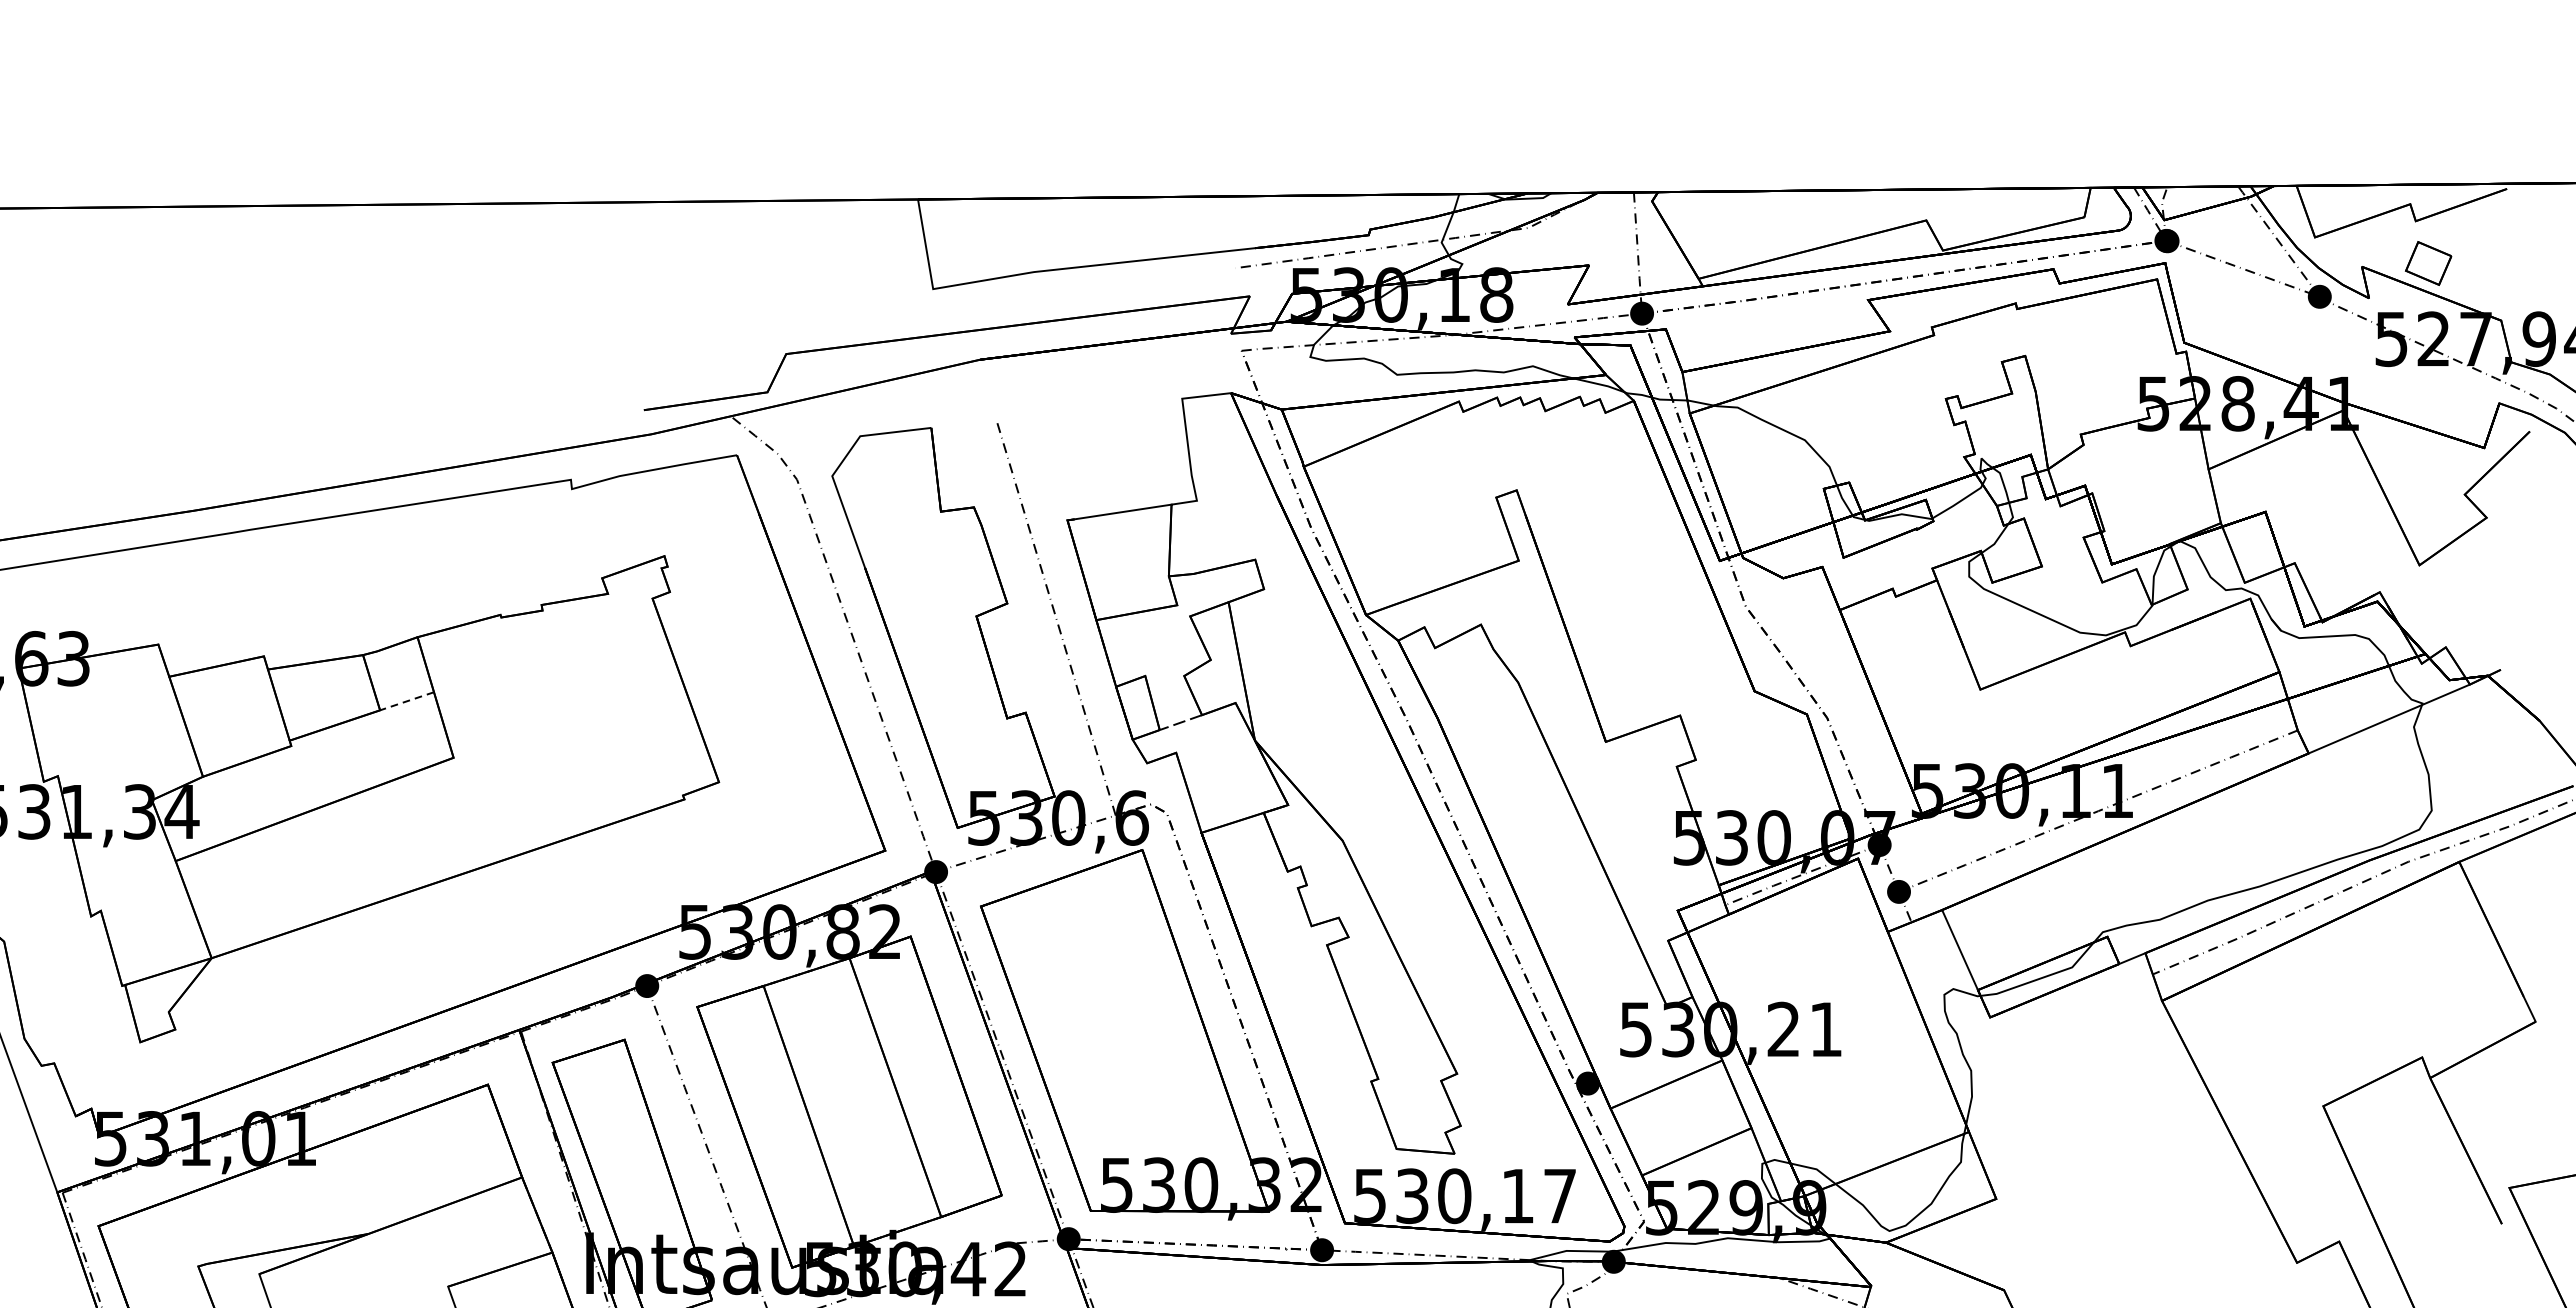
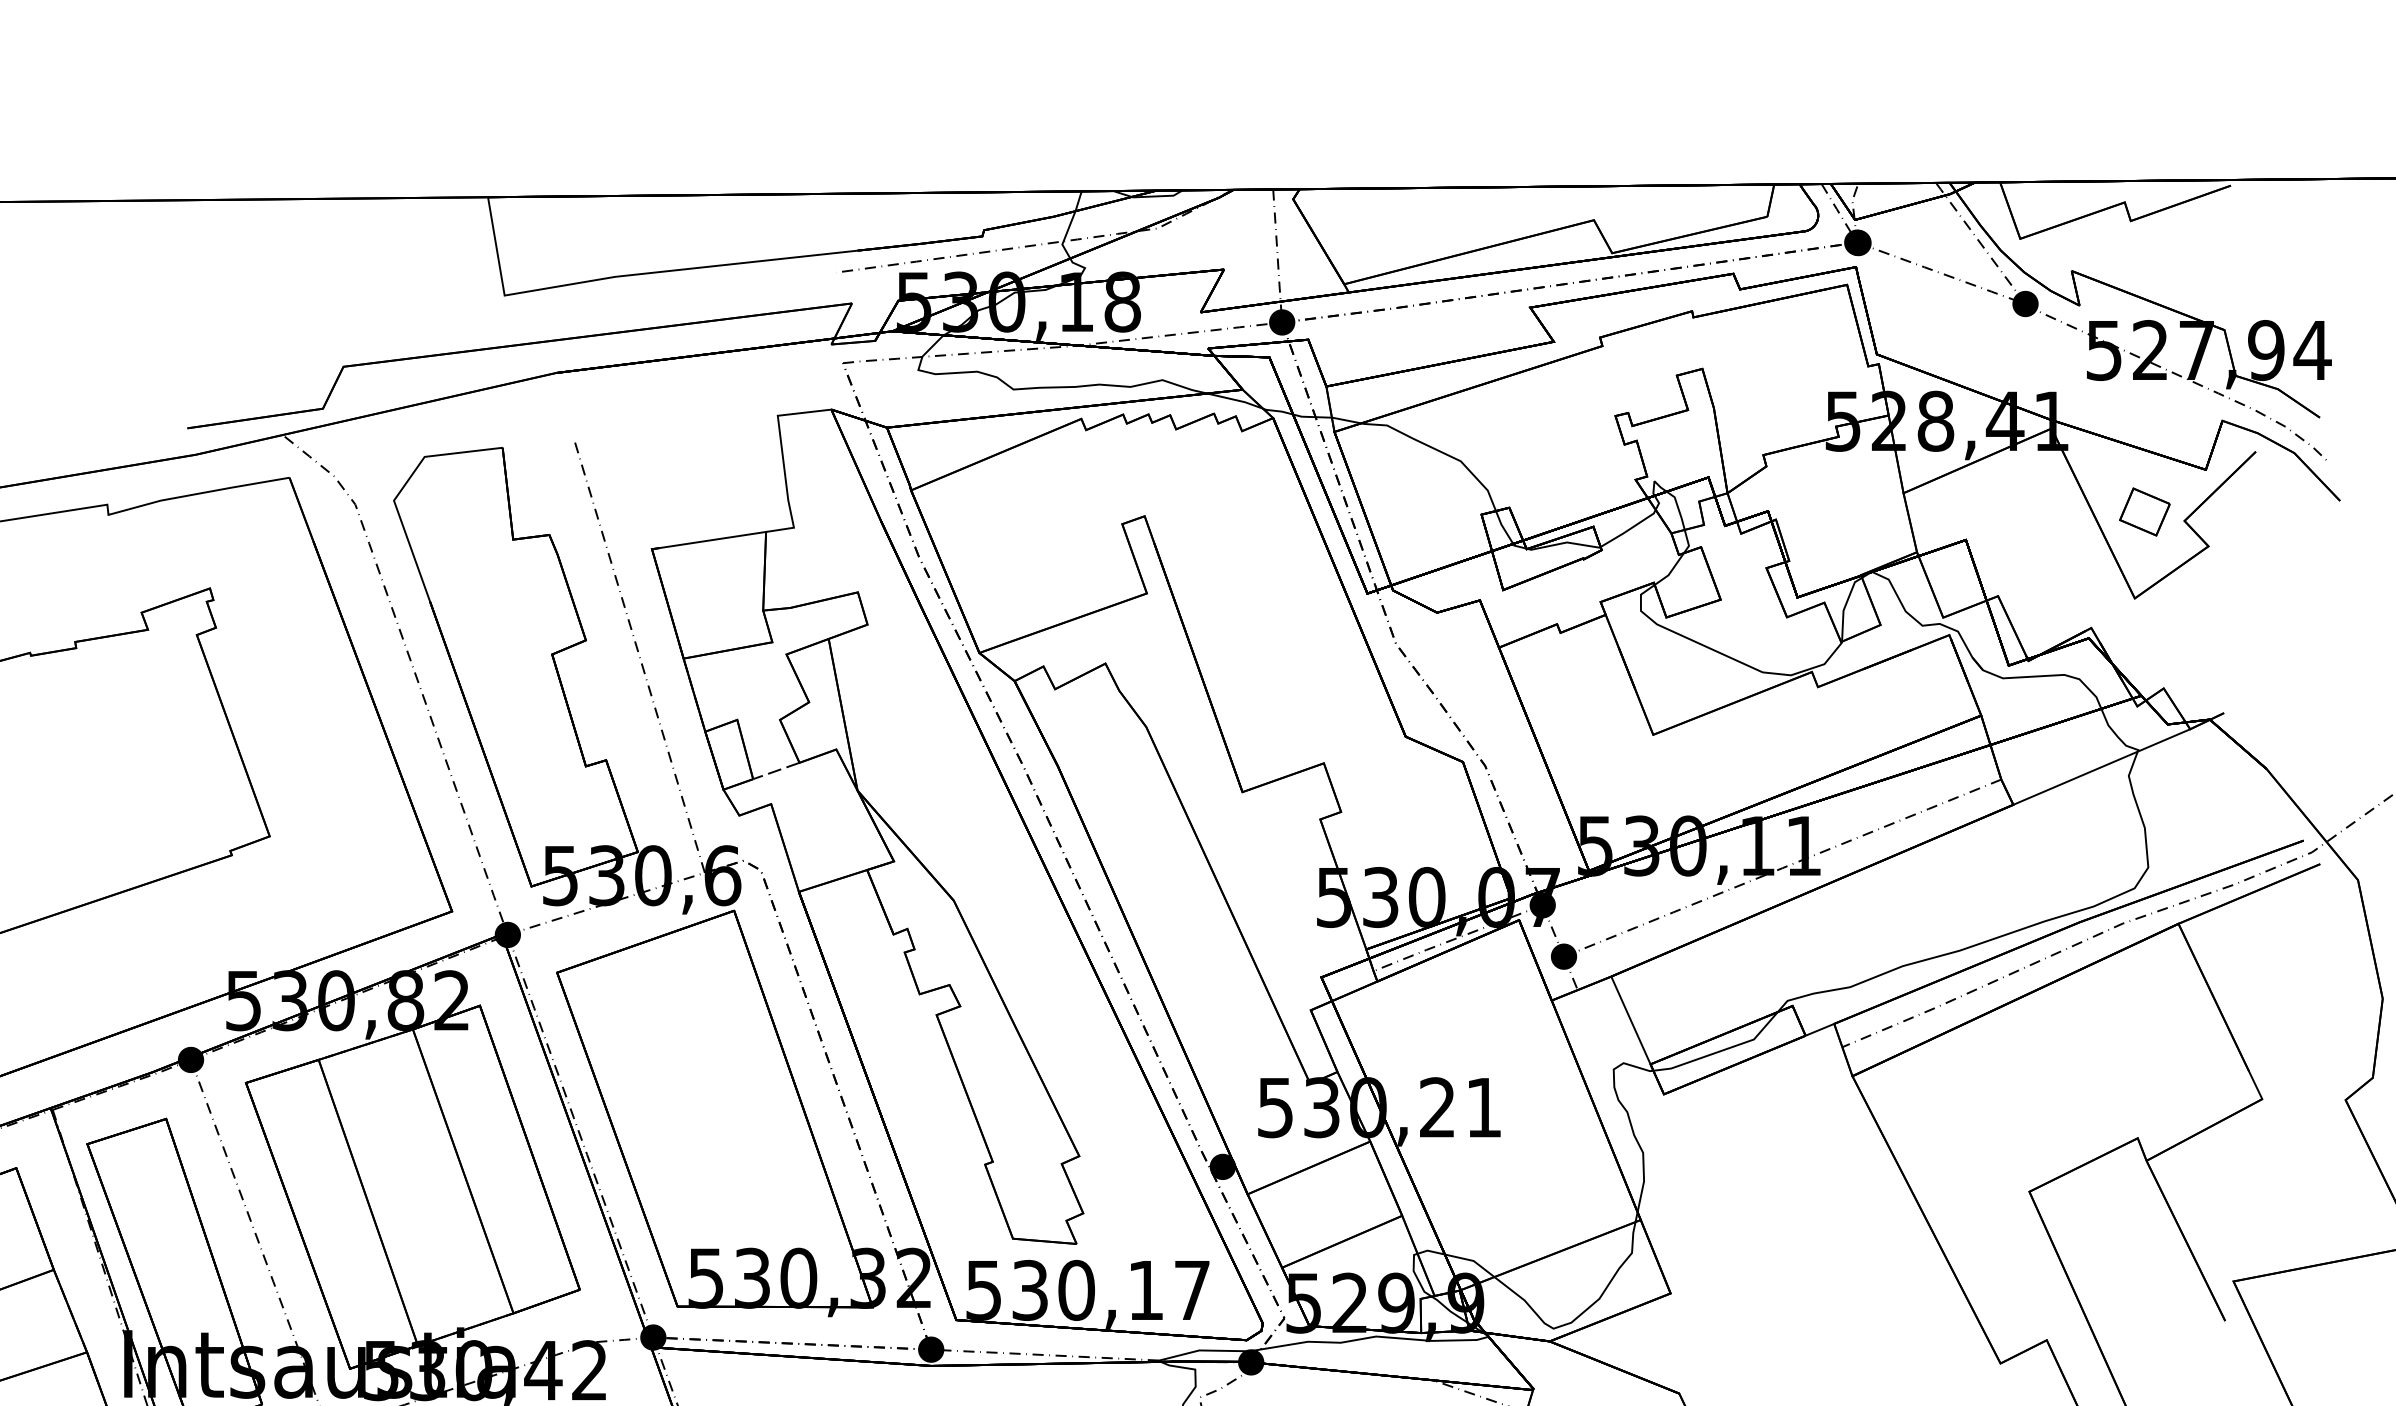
part: (2428, 263) -> (2144, 512), moved

